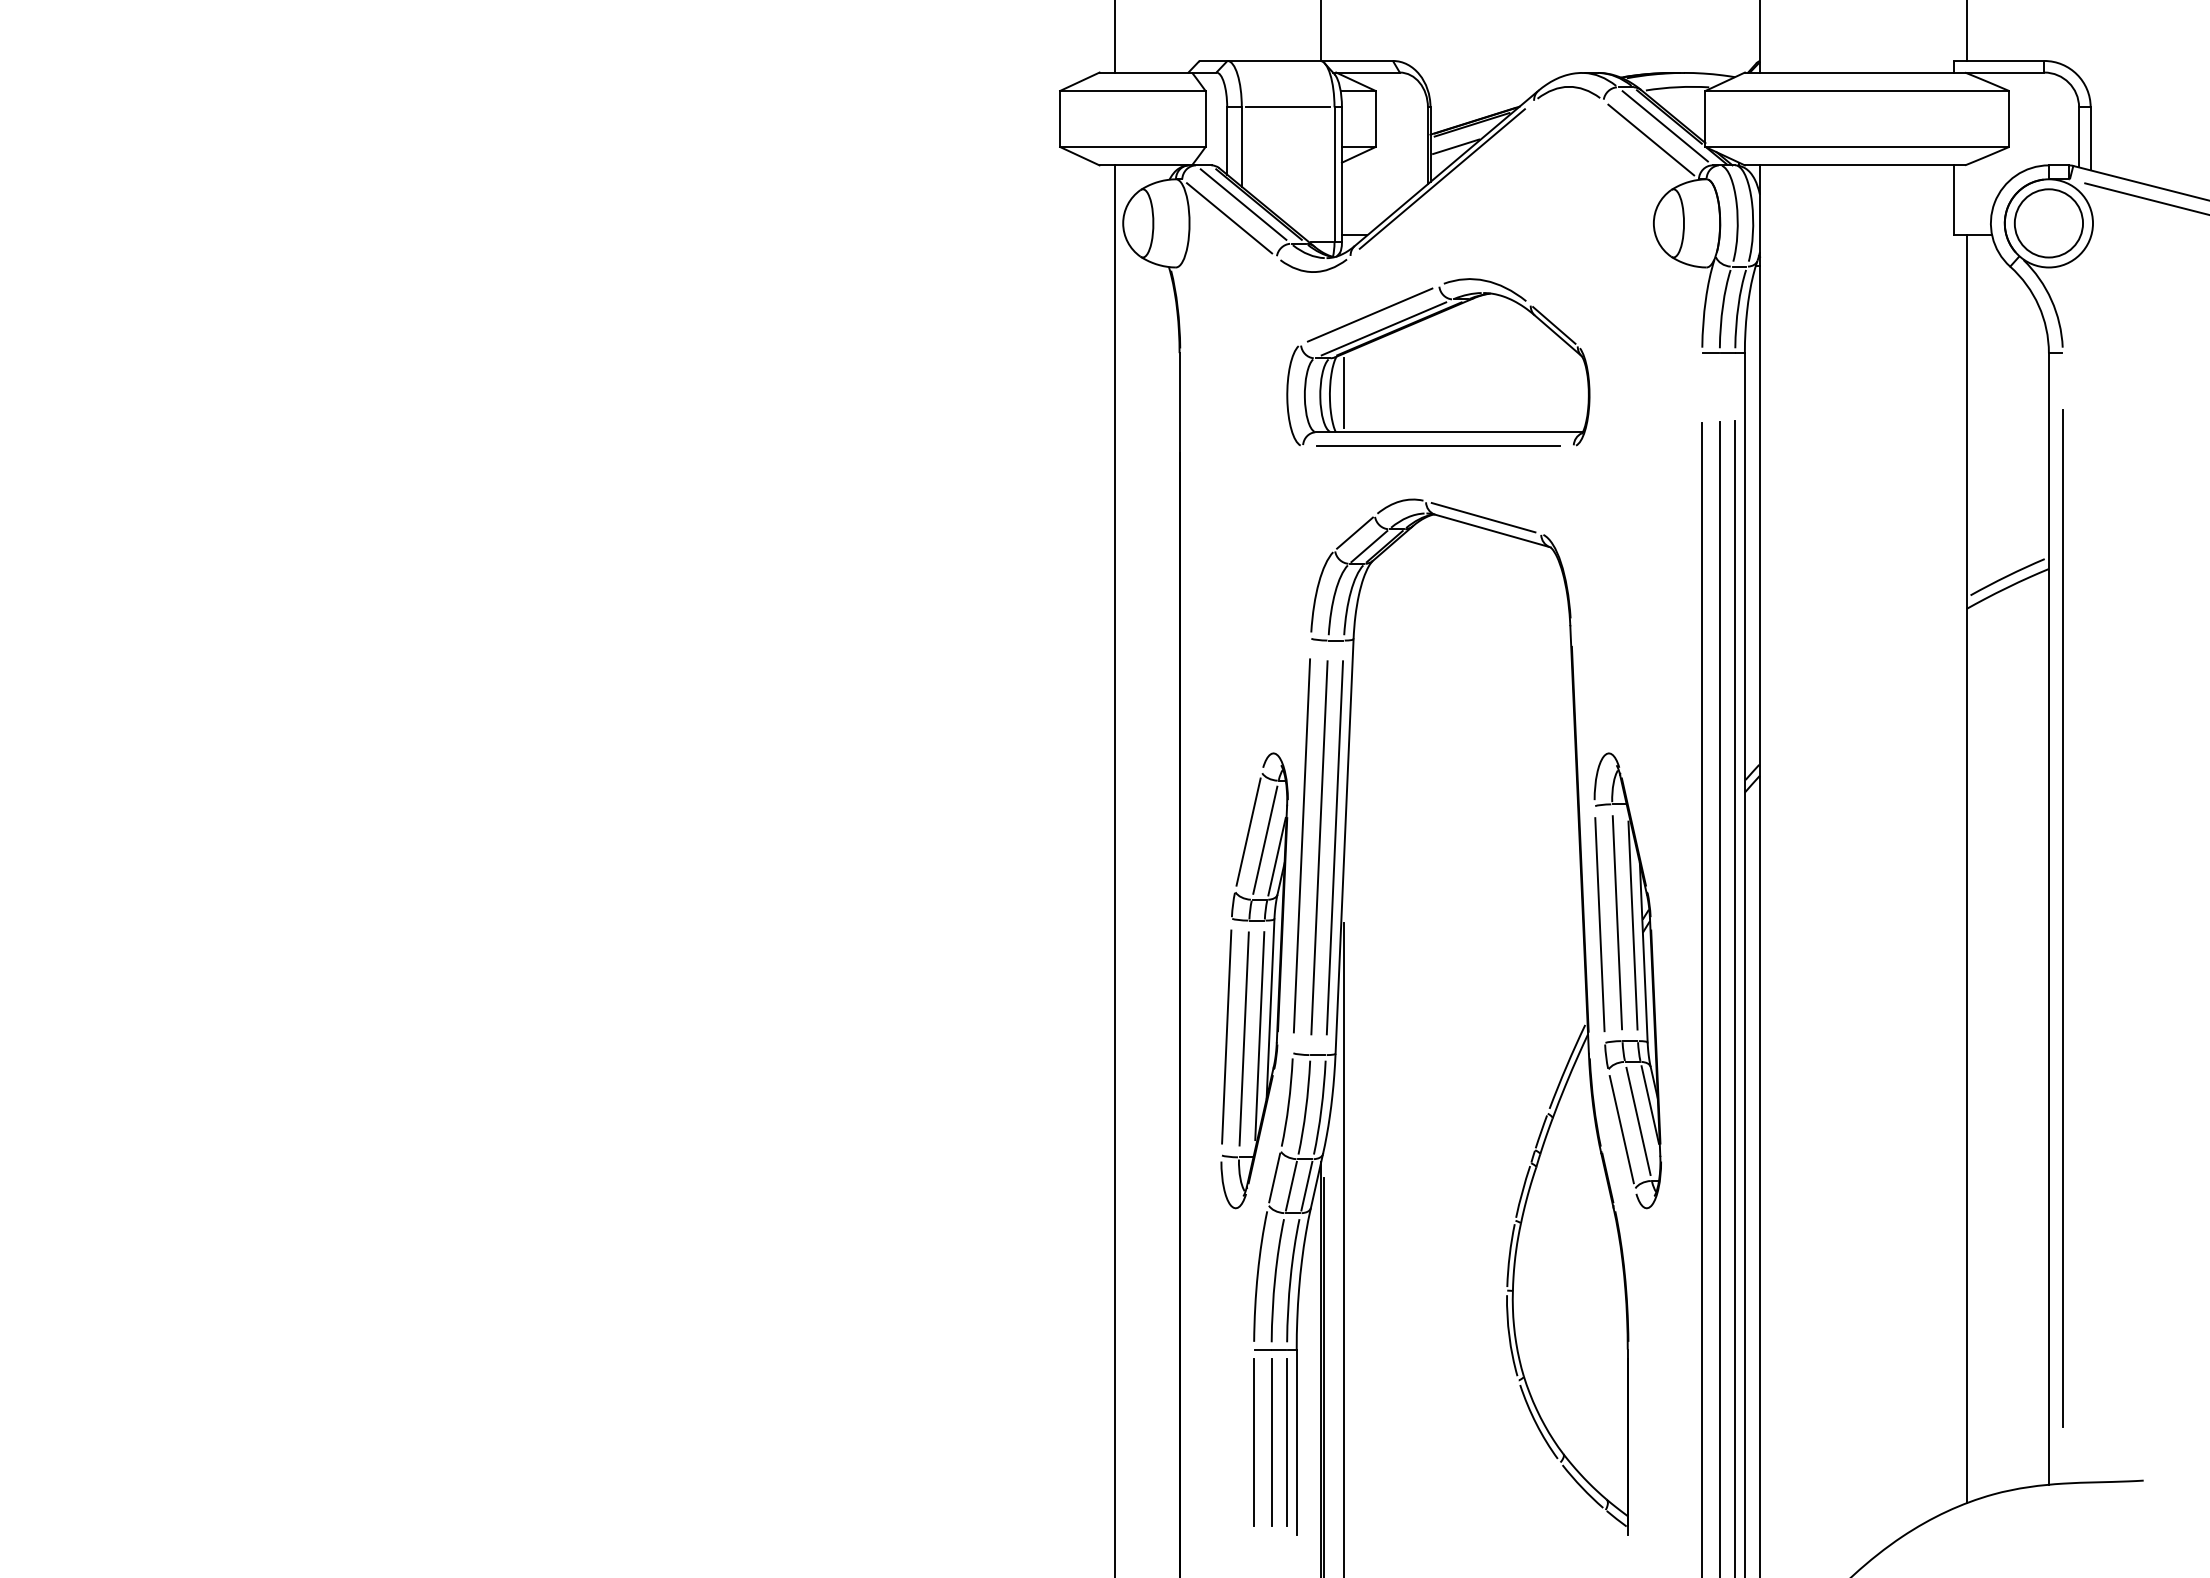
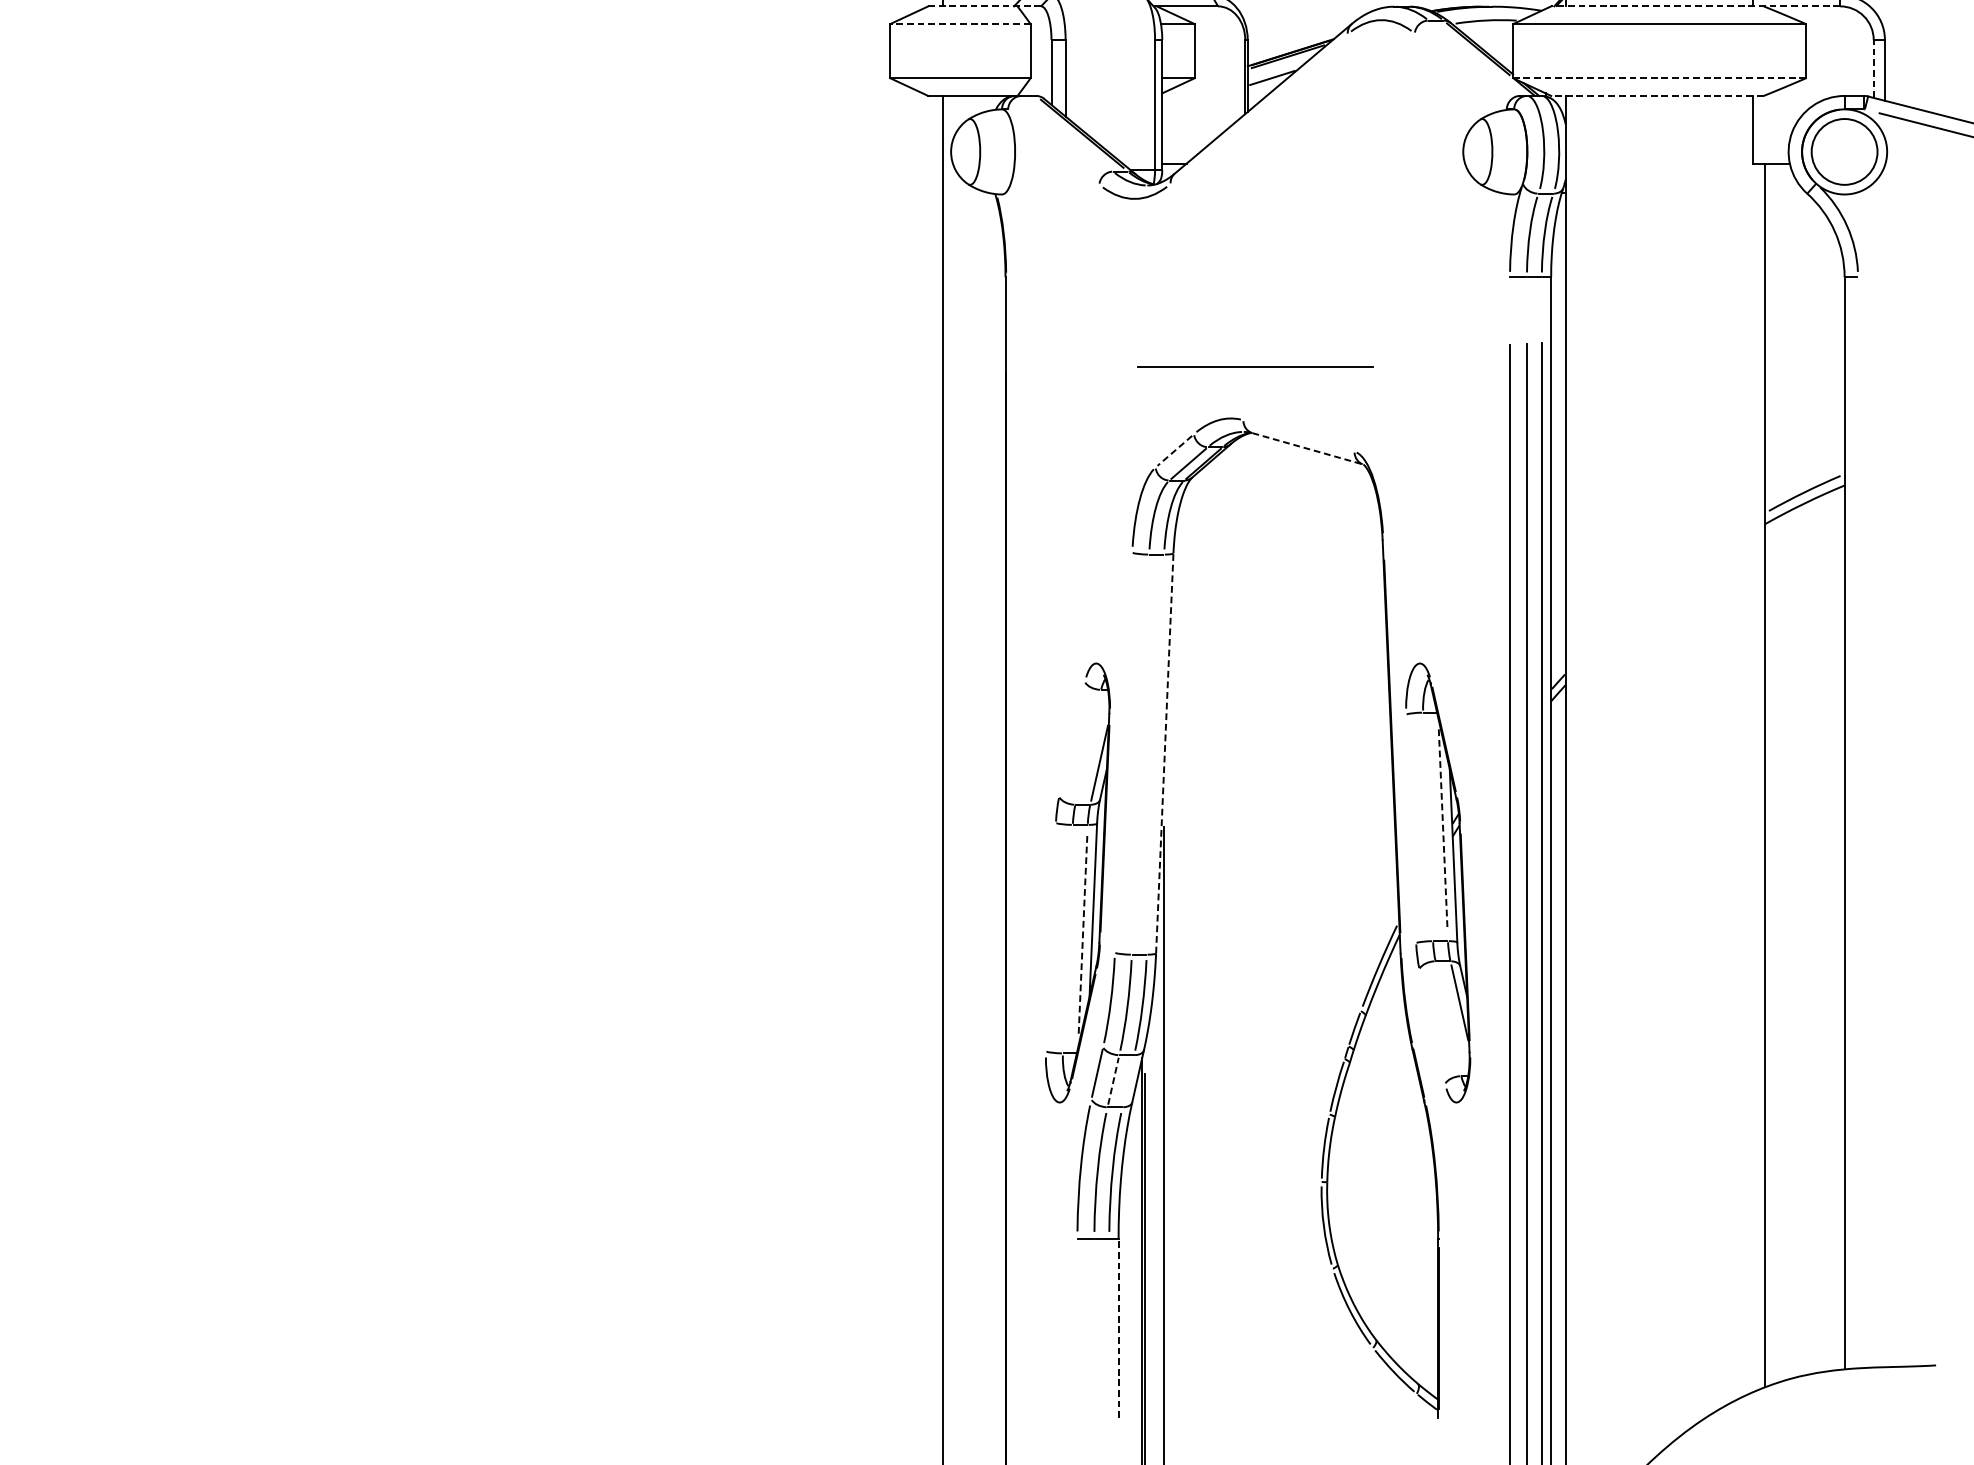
line: (1157, 72) -> (984, 6), solid -> dashed
line: (1894, 72) -> (1695, 6), solid -> dashed
line: (1132, 90) -> (960, 23), solid -> dashed
line: (1287, 107) -> (1109, 40), removed
line: (1664, 126) -> (1473, 58), removed
line: (2079, 136) -> (1874, 68), solid -> dashed
line: (1651, 139) -> (1461, 70), removed
line: (1857, 147) -> (1659, 78), solid -> dashed
line: (1854, 165) -> (1656, 96), solid -> dashed
line: (1441, 178) -> (1258, 108), removed
line: (1243, 204) -> (1067, 133), removed
line: (1229, 218) -> (1053, 147), removed
part: (1438, 362) -> (1255, 286), removed
line: (1483, 517) -> (1298, 435), removed
line: (1492, 531) -> (1307, 449), solid -> dashed
line: (1355, 533) -> (1175, 451), solid -> dashed
line: (1248, 831) -> (1072, 738), removed
line: (1265, 839) -> (1088, 746), removed
line: (1301, 845) -> (1123, 752), removed
line: (1344, 846) -> (1164, 753), solid -> dashed
line: (1319, 847) -> (1140, 754), removed
line: (1334, 847) -> (1155, 754), removed
line: (2062, 918) -> (1857, 822), removed
line: (1617, 922) -> (1428, 826), removed
line: (1599, 924) -> (1410, 828), removed
line: (1633, 926) -> (1443, 830), solid -> dashed
line: (1226, 1036) -> (1050, 936), removed
line: (1259, 1036) -> (1082, 936), solid -> dashed
line: (1243, 1038) -> (1067, 938), removed
line: (1638, 1121) -> (1448, 1018), removed
line: (1621, 1129) -> (1432, 1026), removed
line: (1306, 1185) -> (1128, 1080), removed
line: (1291, 1186) -> (1113, 1081), solid -> dashed
line: (1254, 1441) -> (1077, 1327), removed
line: (1271, 1441) -> (1094, 1327), removed
line: (1287, 1441) -> (1109, 1327), removed
line: (1296, 1442) -> (1118, 1328), solid -> dashed

